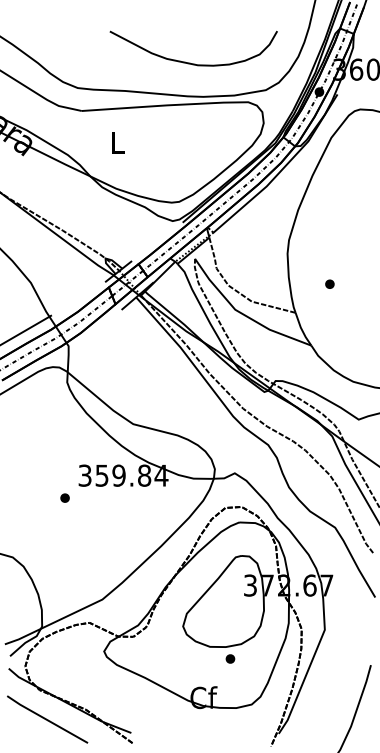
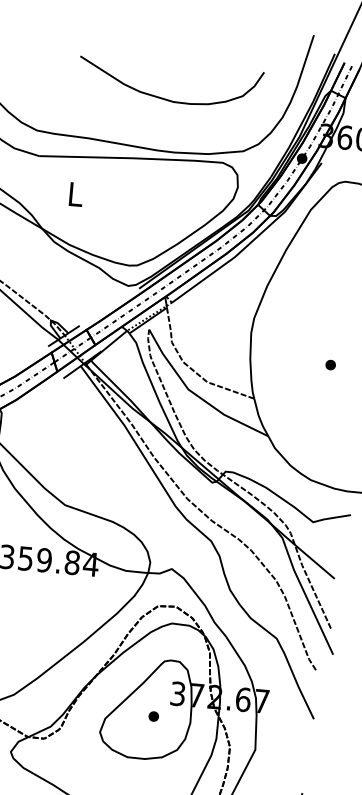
curve: (190, 62) -> (165, 98), moved
part: (329, 283) -> (330, 364), moved
part: (230, 658) -> (153, 716), moved

